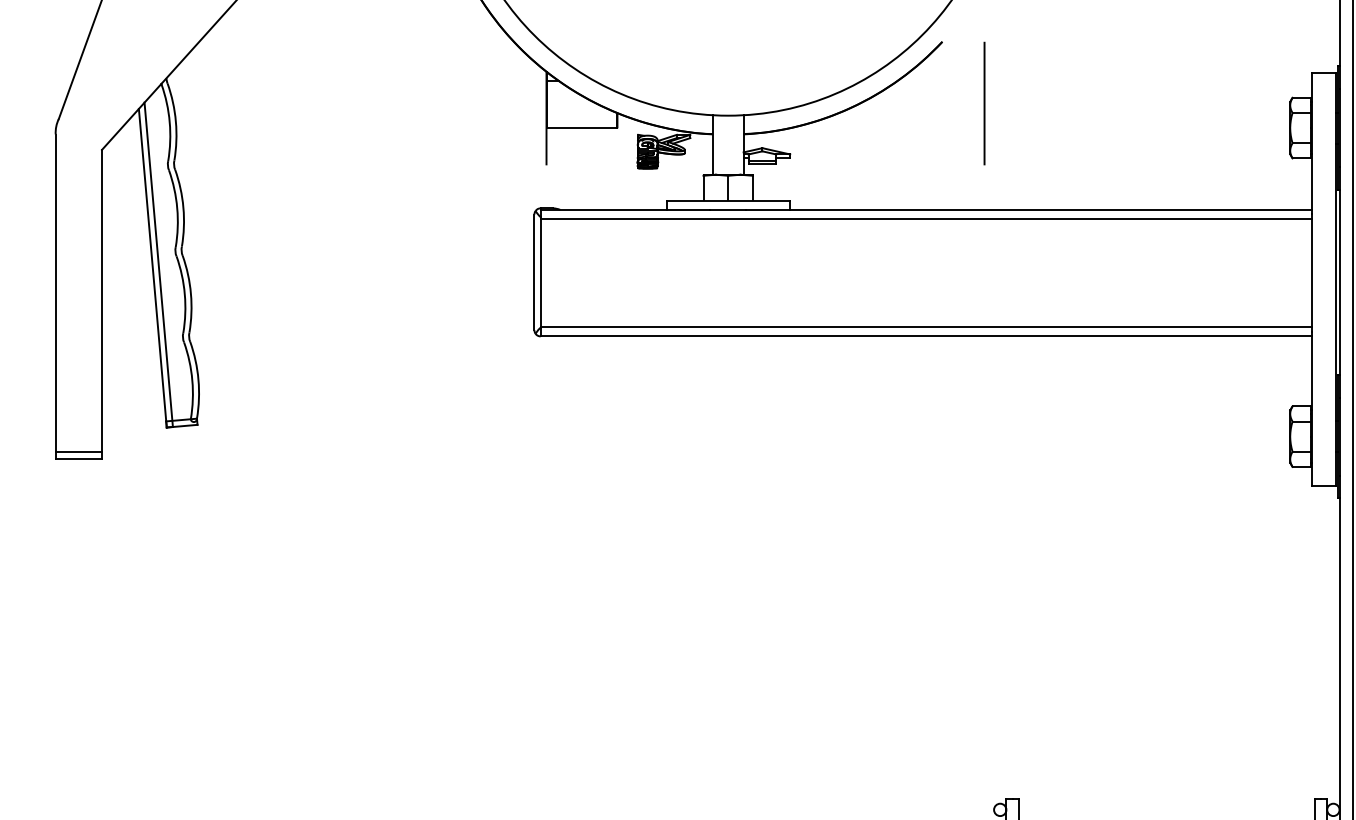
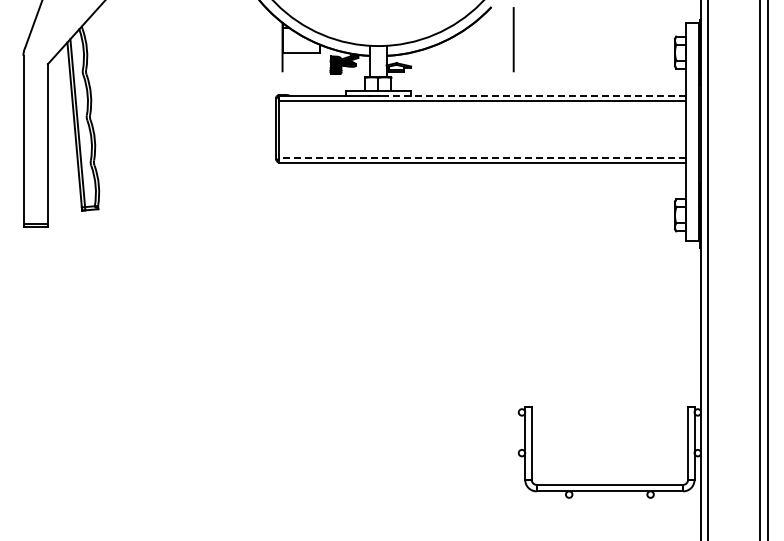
line: (1027, 209) -> (536, 95), solid -> dashed
line: (925, 326) -> (482, 157), solid -> dashed

